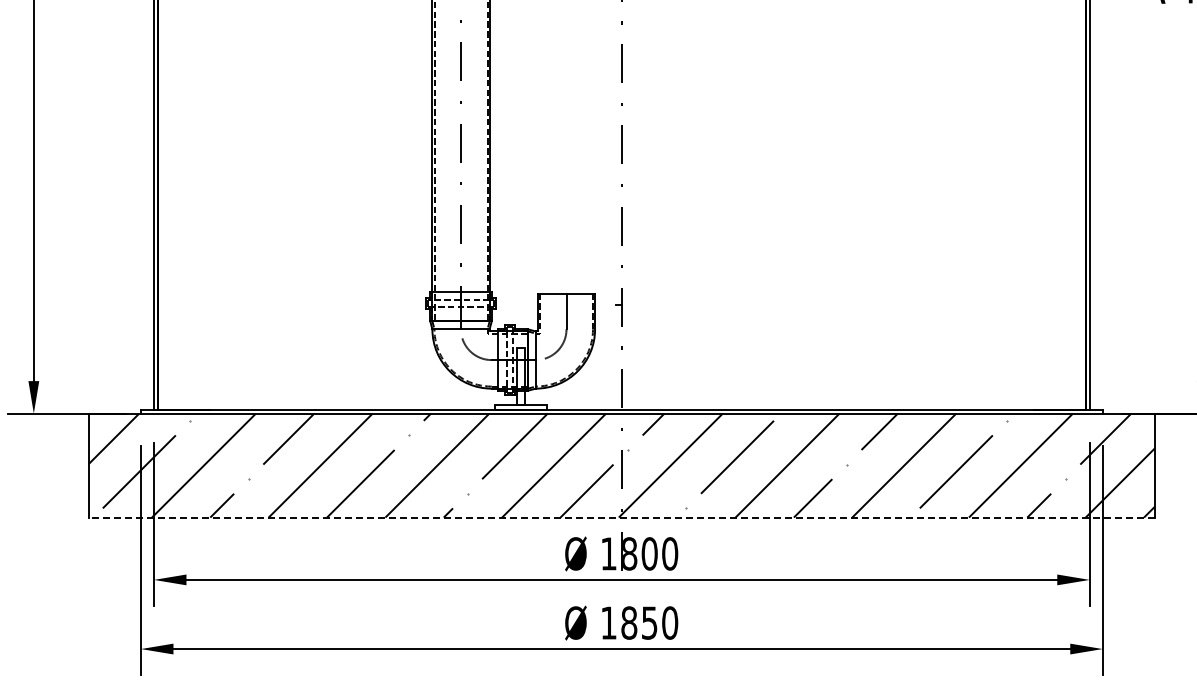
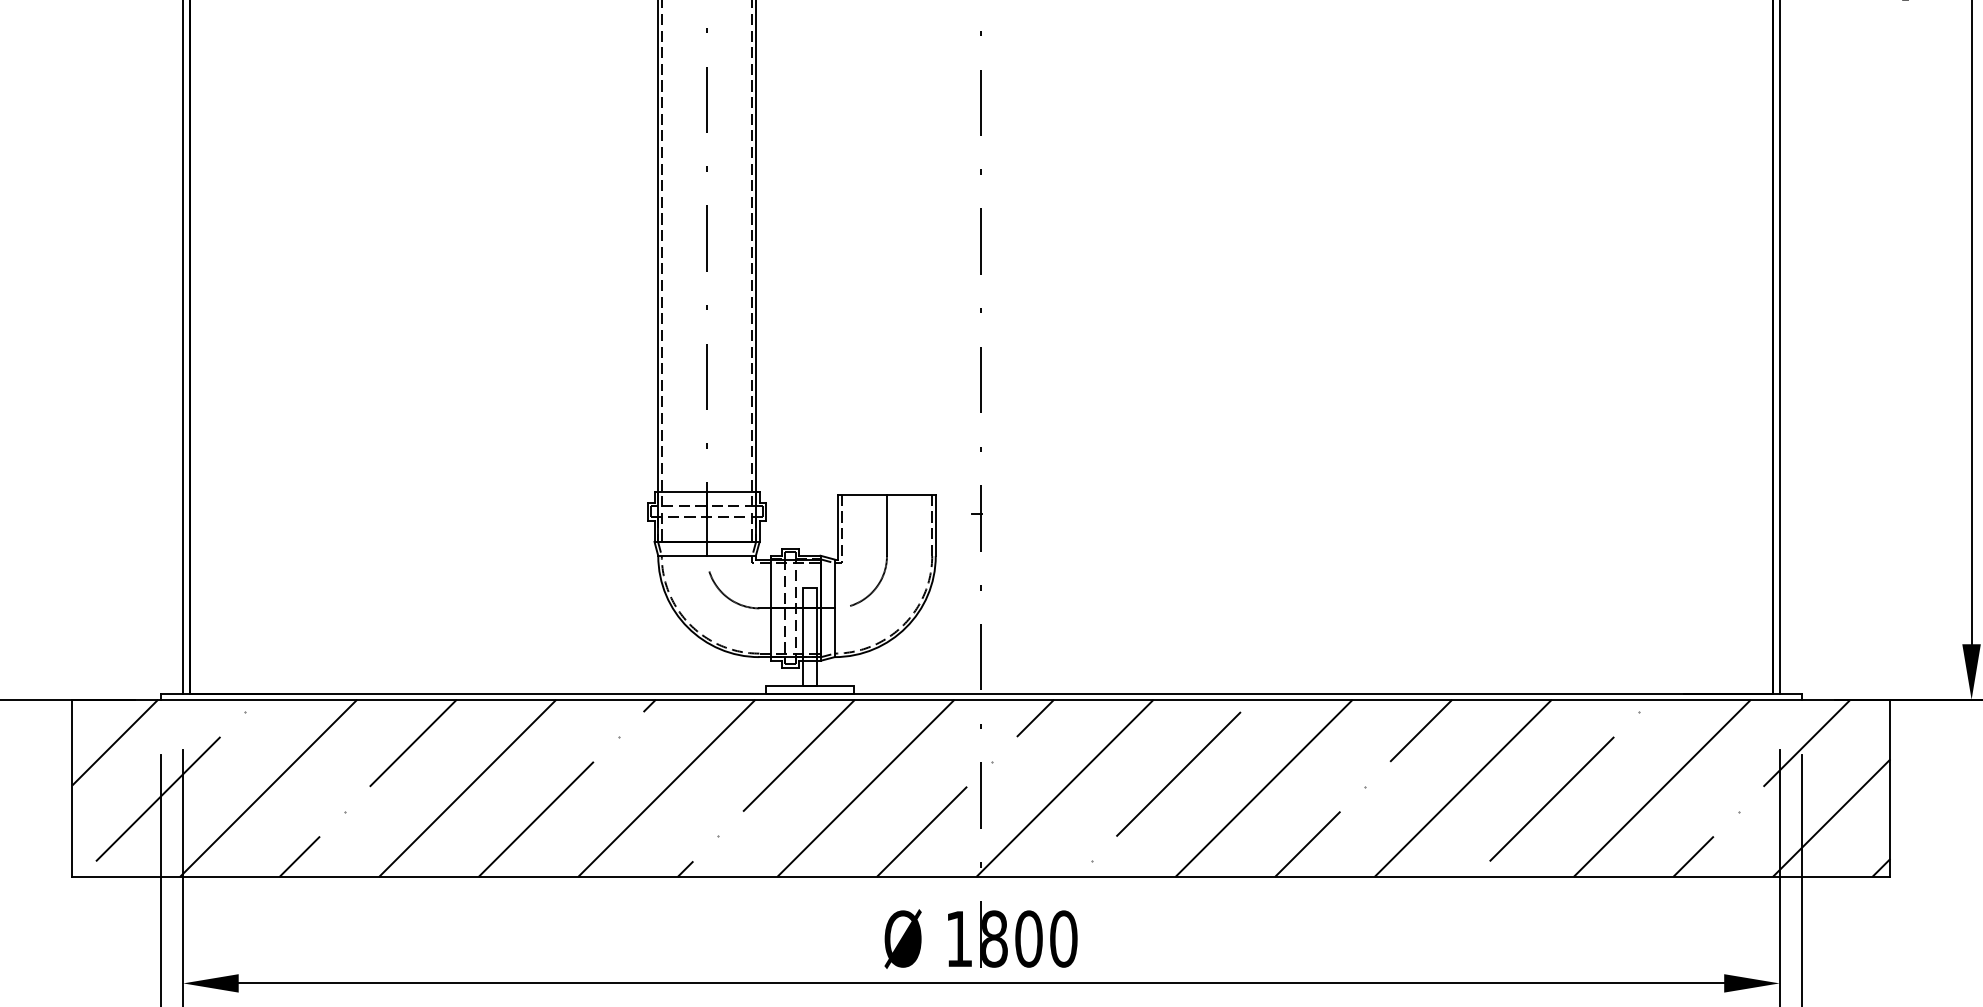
line: (621, 517) -> (980, 876), dashed -> solid

